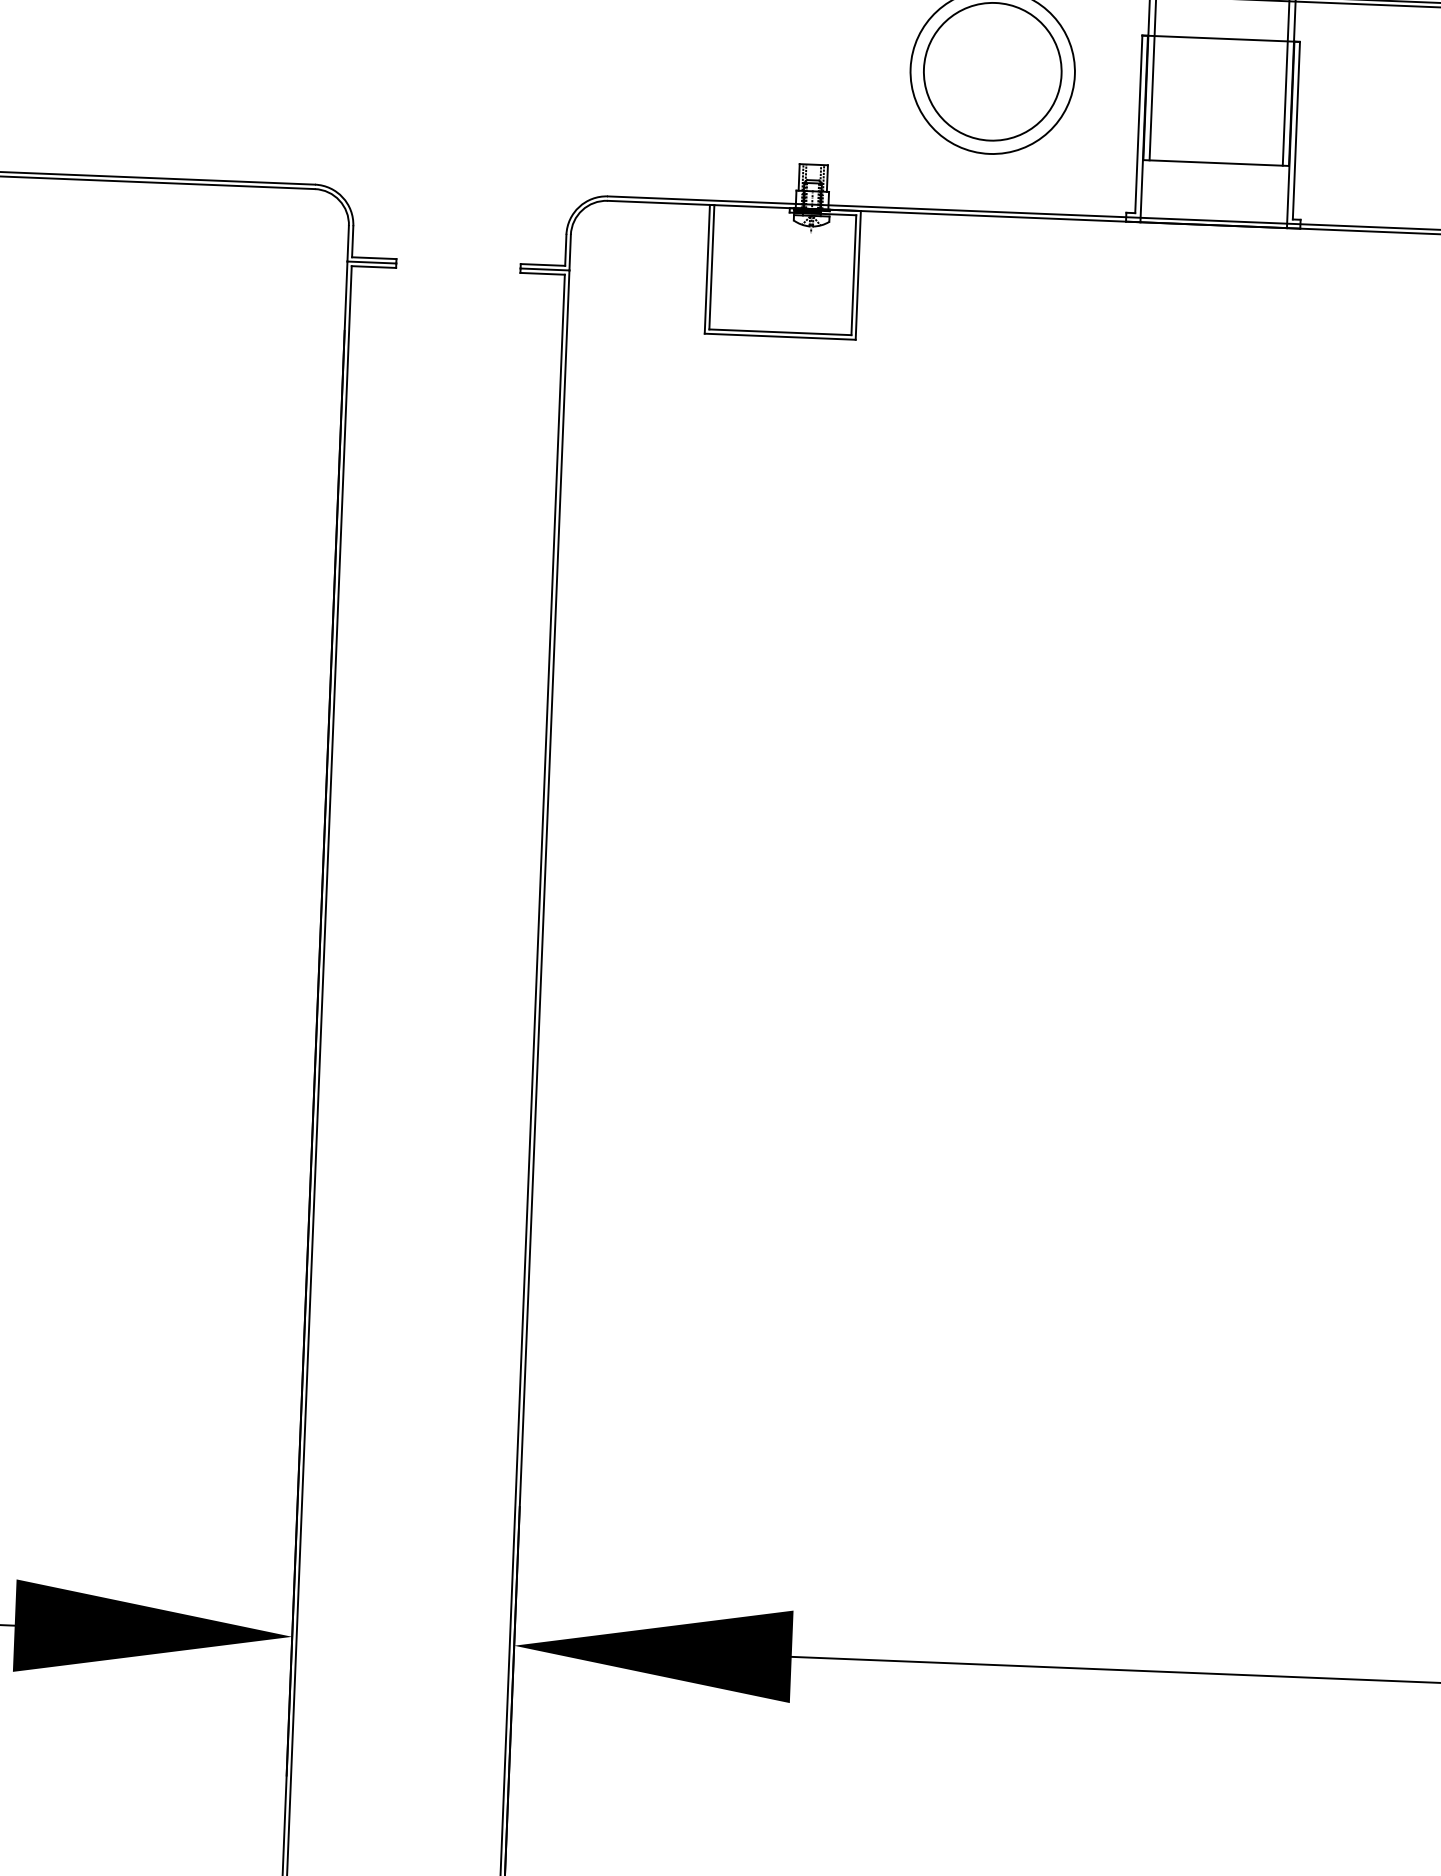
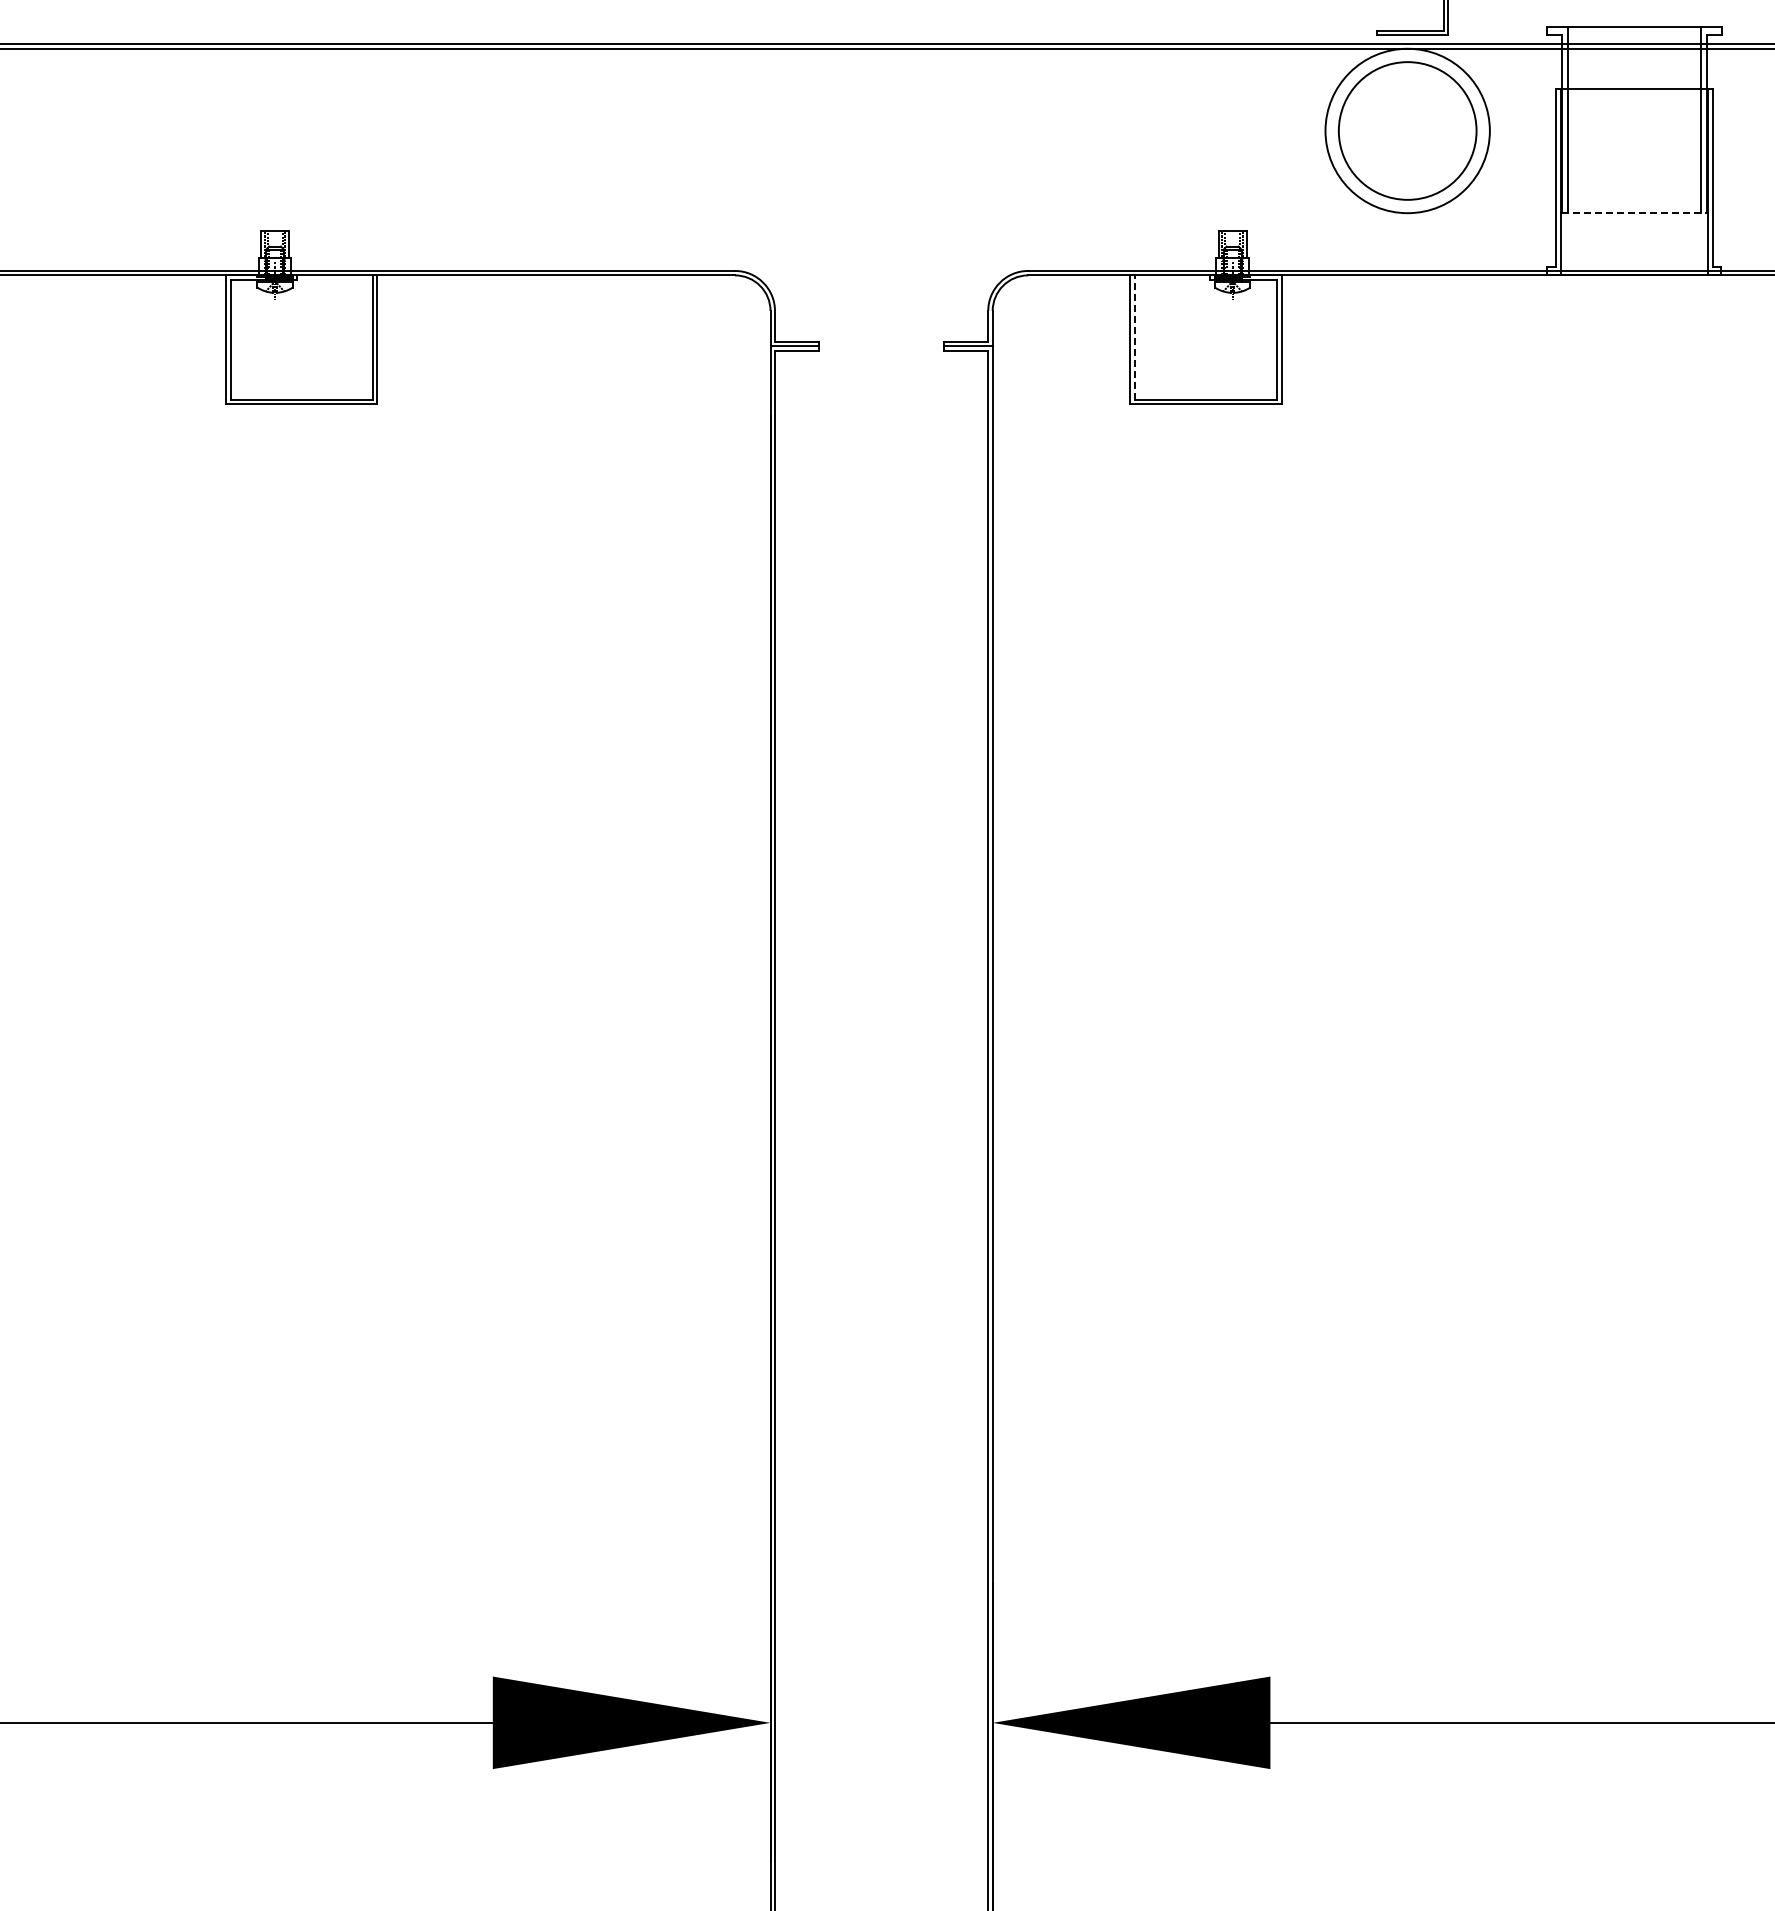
line: (1216, 163) -> (1634, 213), solid -> dashed
line: (711, 267) -> (1134, 337), solid -> dashed

